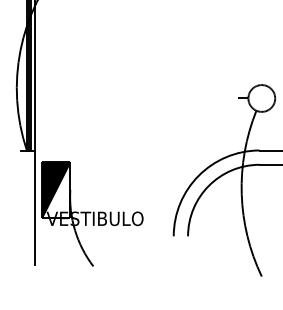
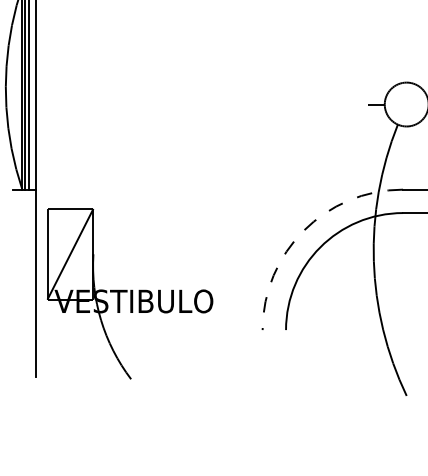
arc: (198, 175) -> (303, 230), solid -> dashed
fill: (56, 189) -> (70, 253), removed

